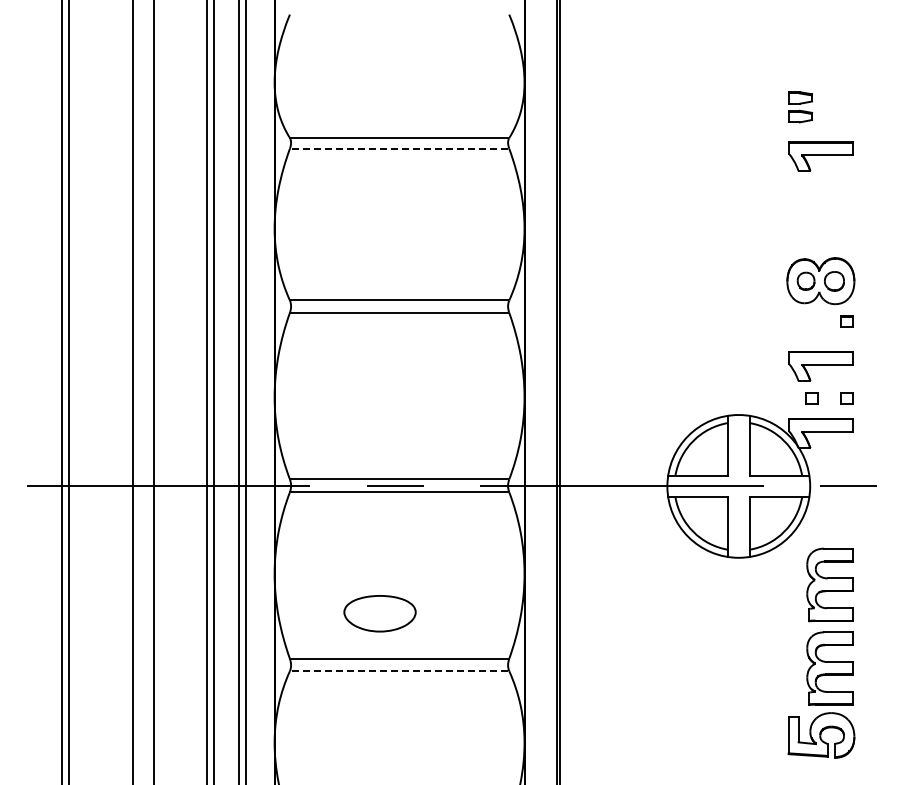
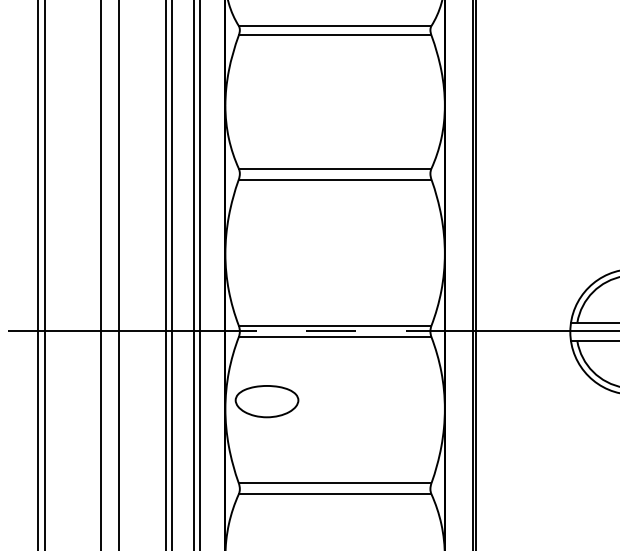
line: (398, 148) -> (334, 35), dashed -> solid
part: (379, 613) -> (266, 401), moved
line: (398, 671) -> (334, 494), dashed -> solid

